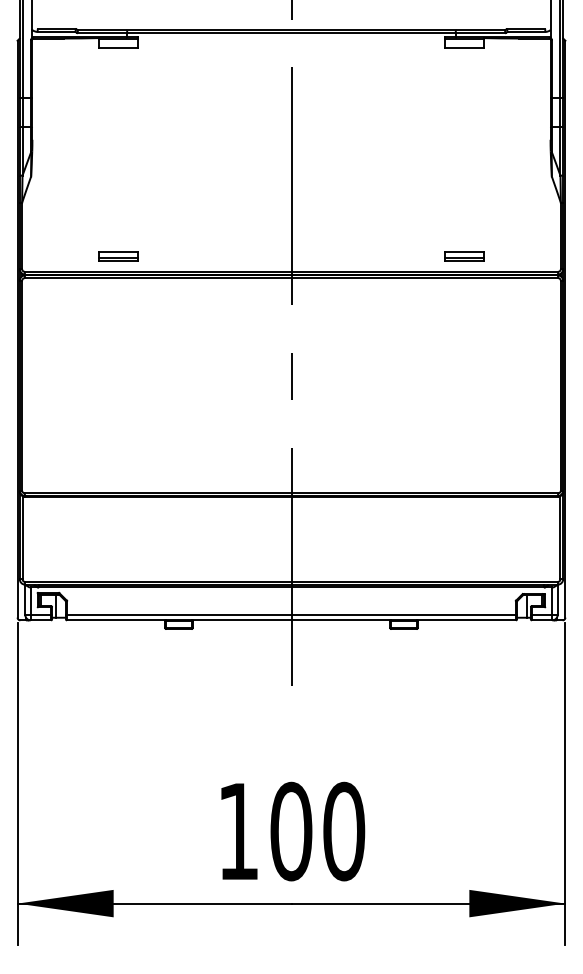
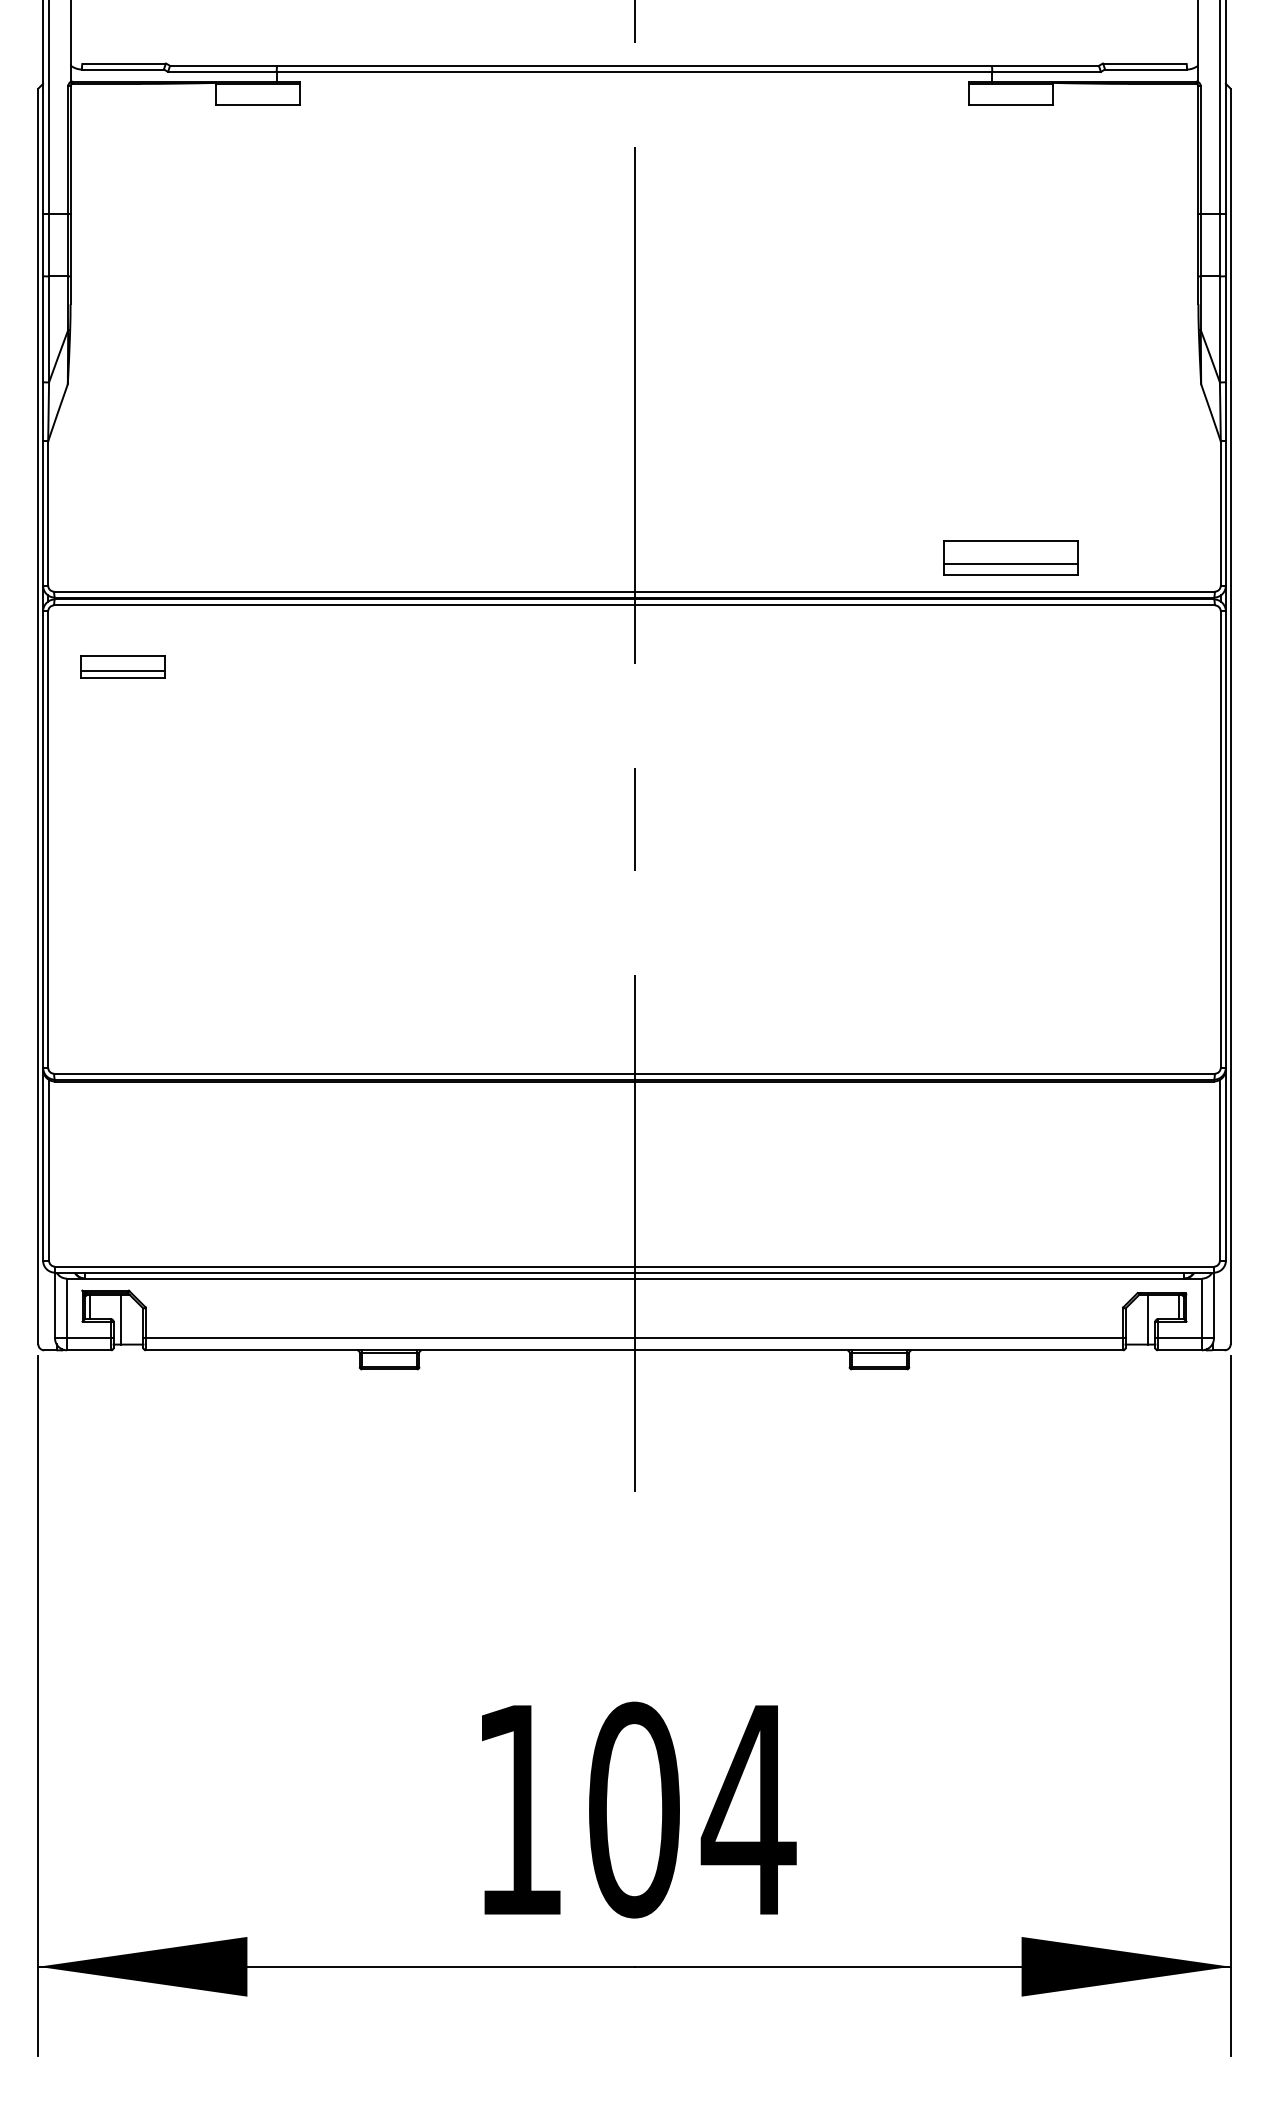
part: (118, 256) -> (122, 667), moved
part: (464, 256) -> (1011, 558), size x1.6
text: (343, 831) -> (747, 1809), 100 -> 104

